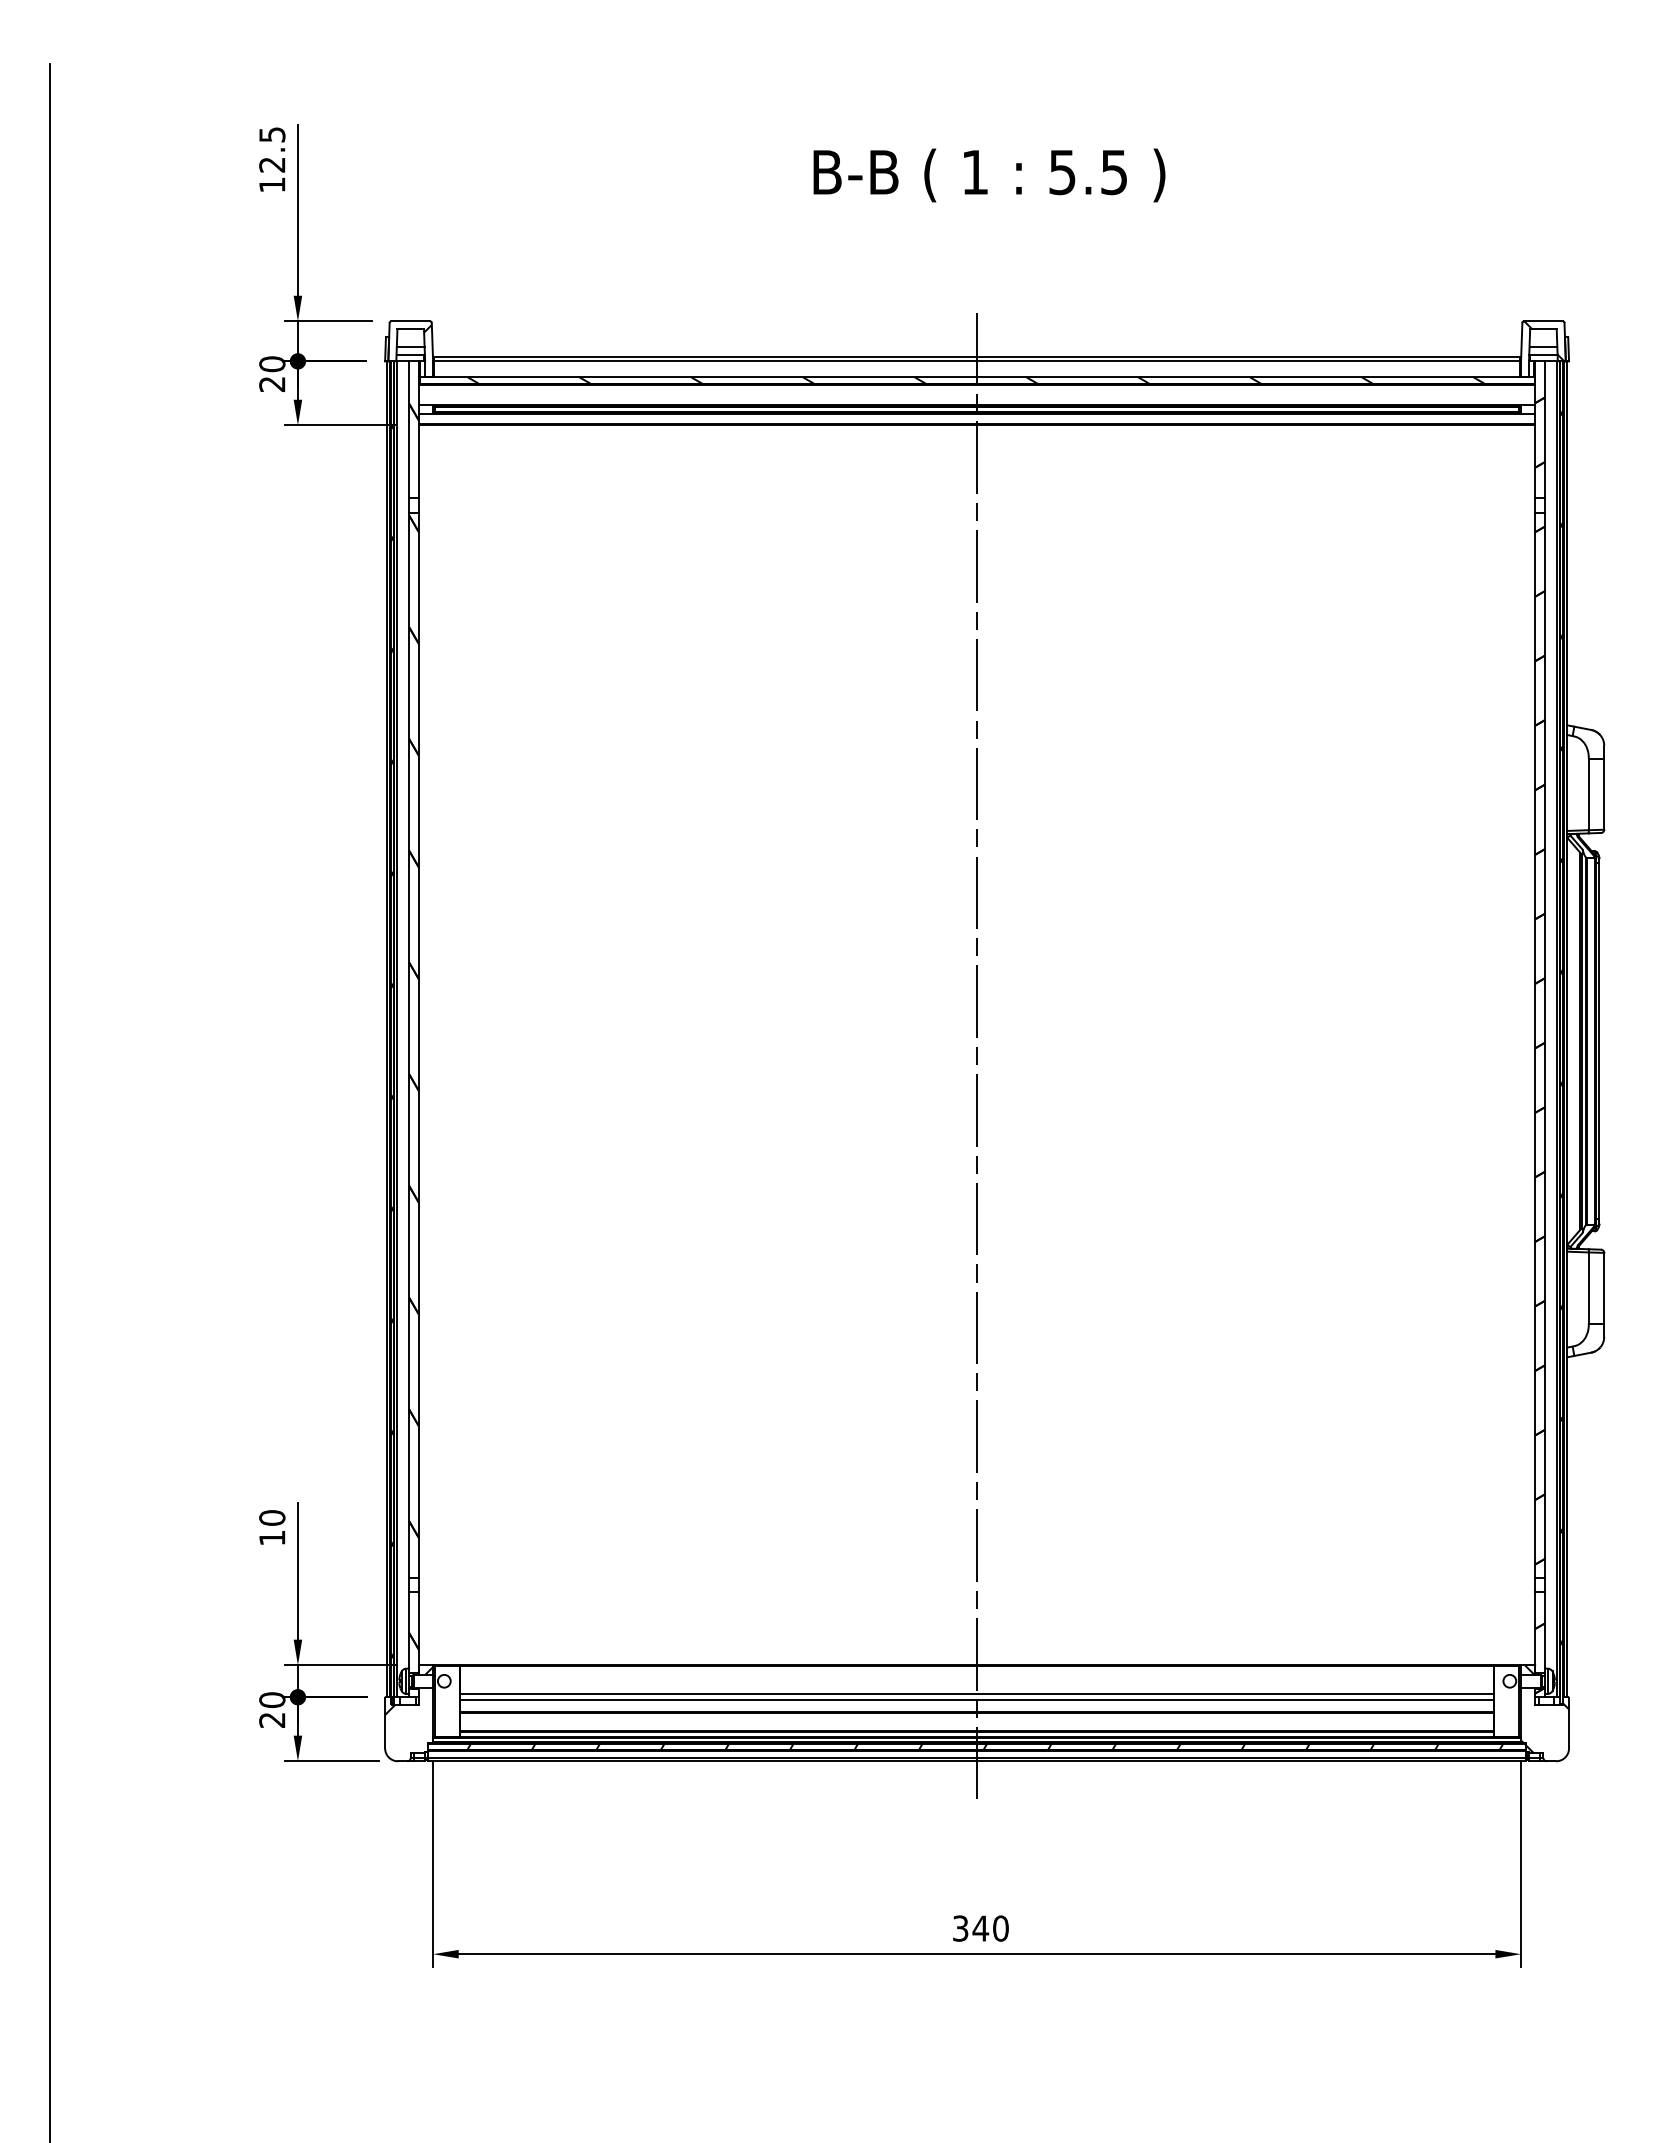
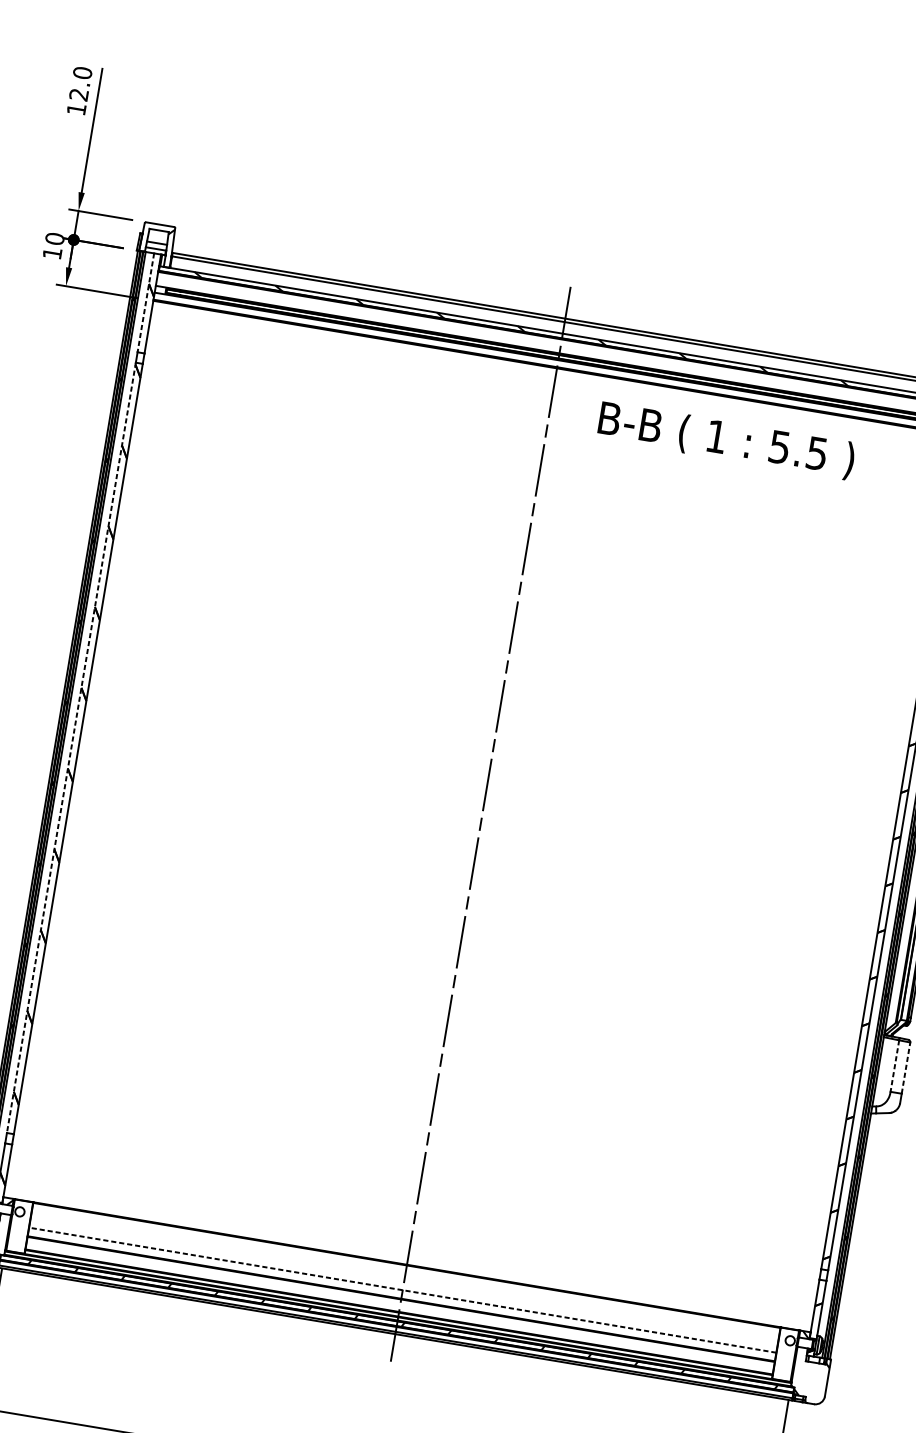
text: (272, 134) -> (82, 72), 12.5 -> 12.0
text: (989, 175) -> (726, 440), moved
text: (272, 384) -> (52, 253), 20 -> 10
line: (409, 430) -> (146, 303), solid -> dashed
line: (409, 1045) -> (71, 748), solid -> dashed
line: (1604, 1287) -> (906, 1067), solid -> dashed
line: (1588, 1288) -> (894, 1066), solid -> dashed
line: (976, 1694) -> (403, 1285), removed
line: (977, 1700) -> (403, 1290), solid -> dashed

